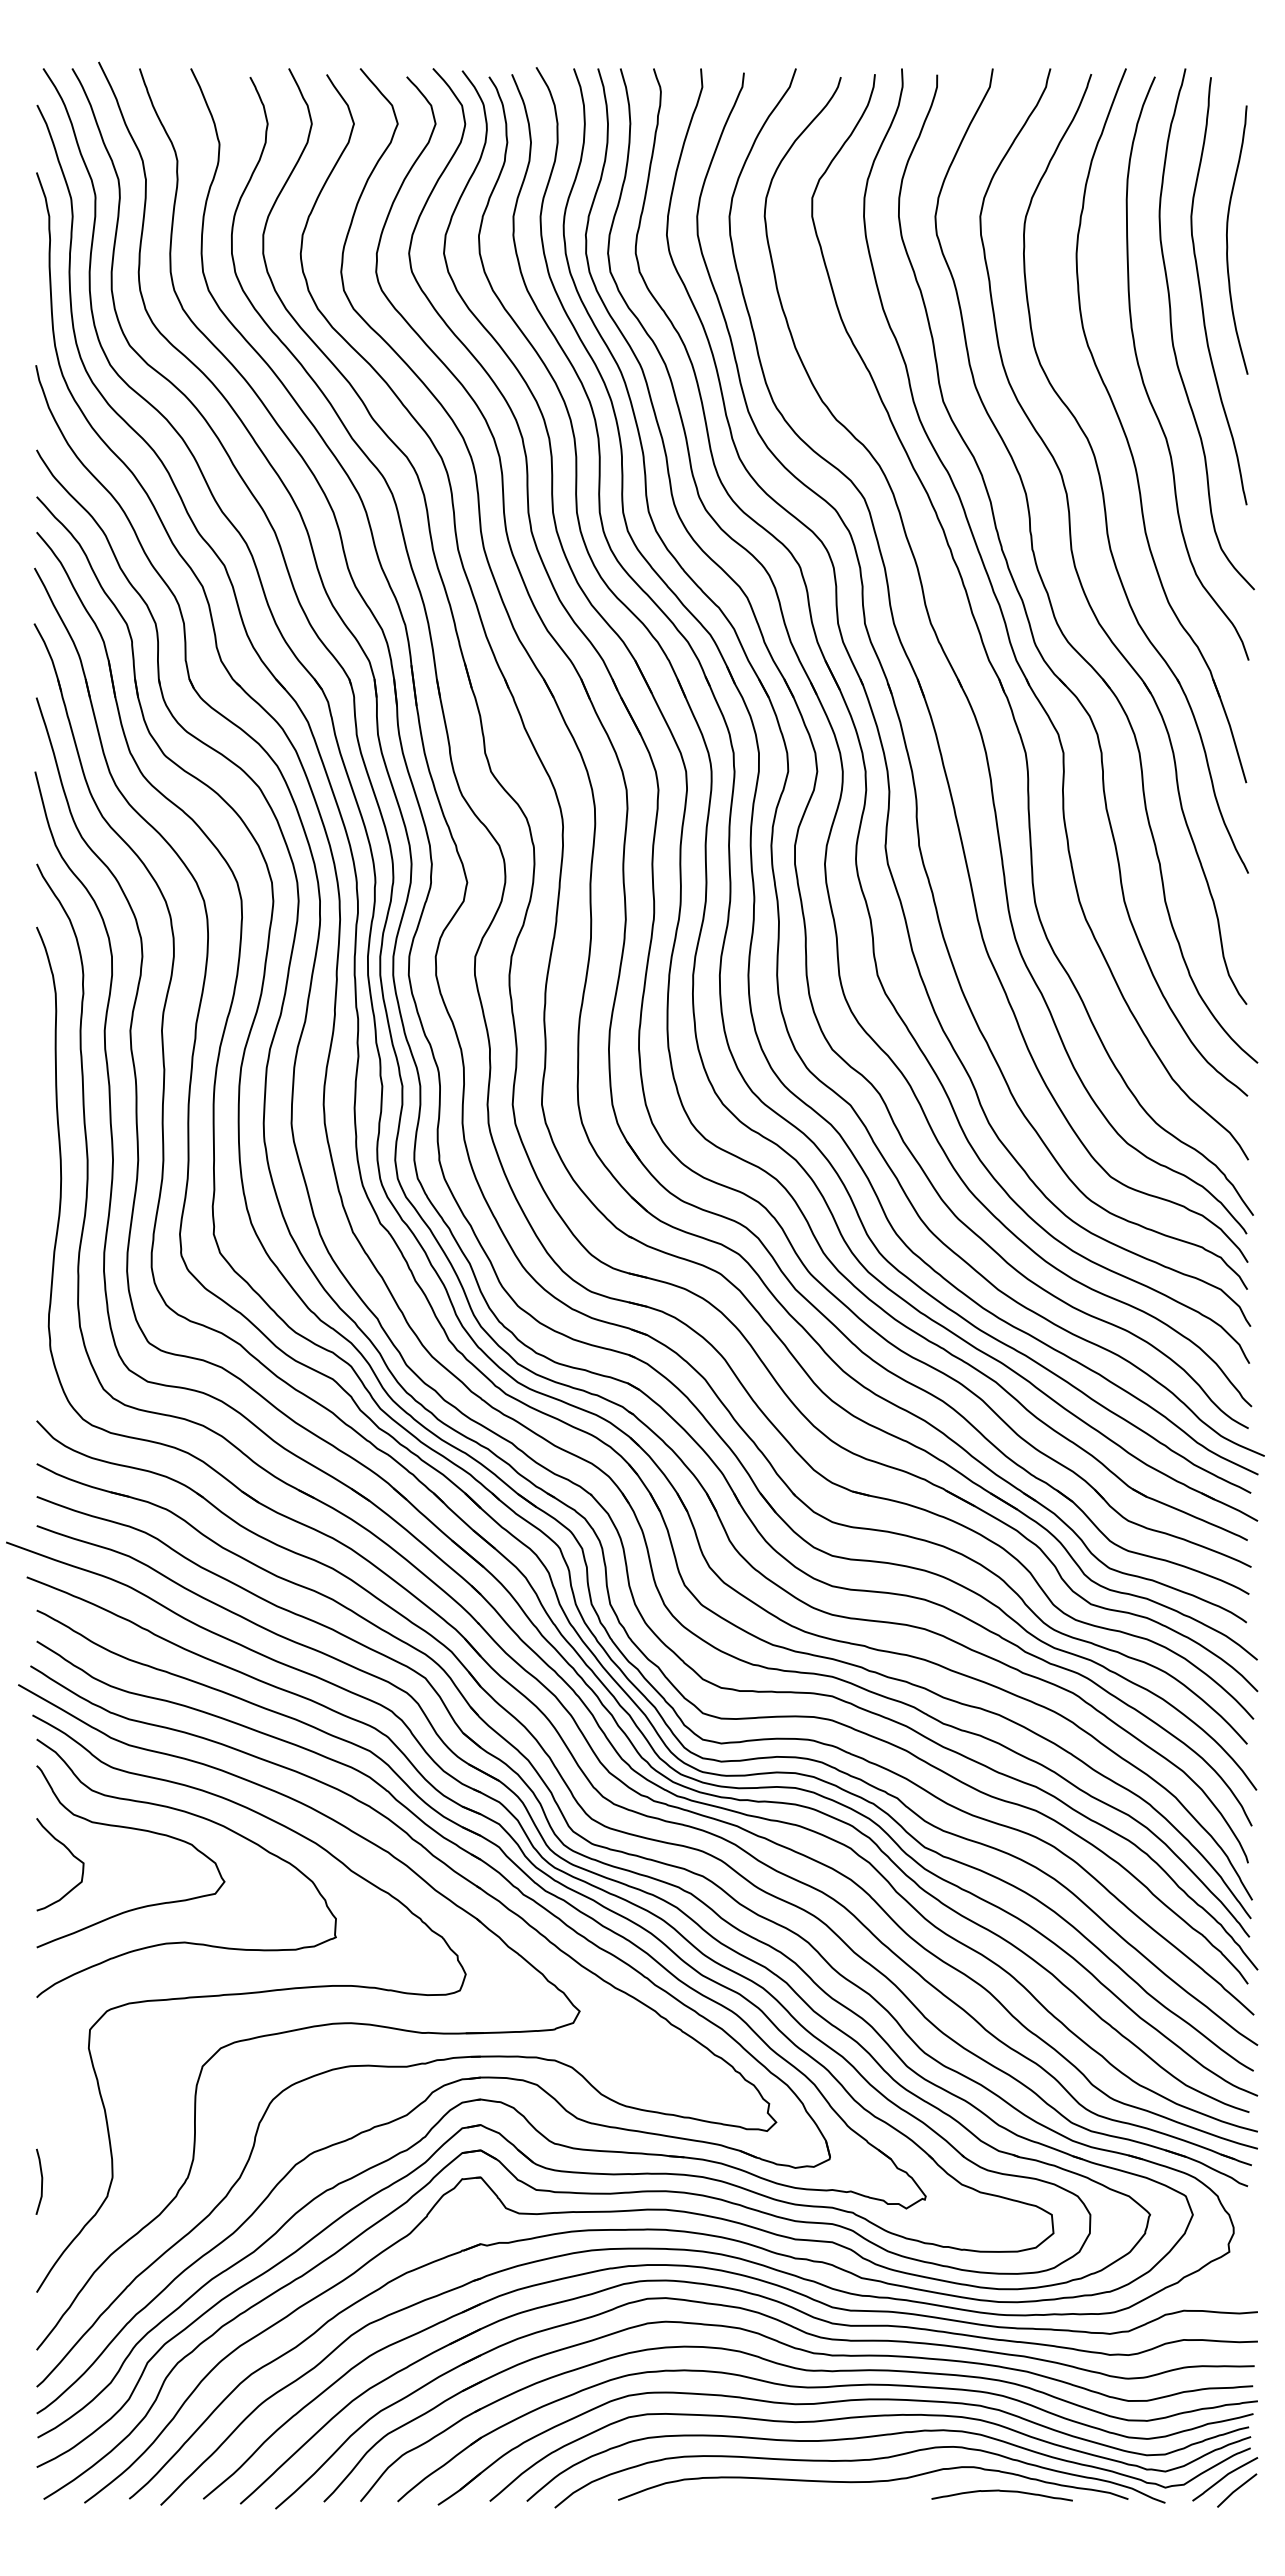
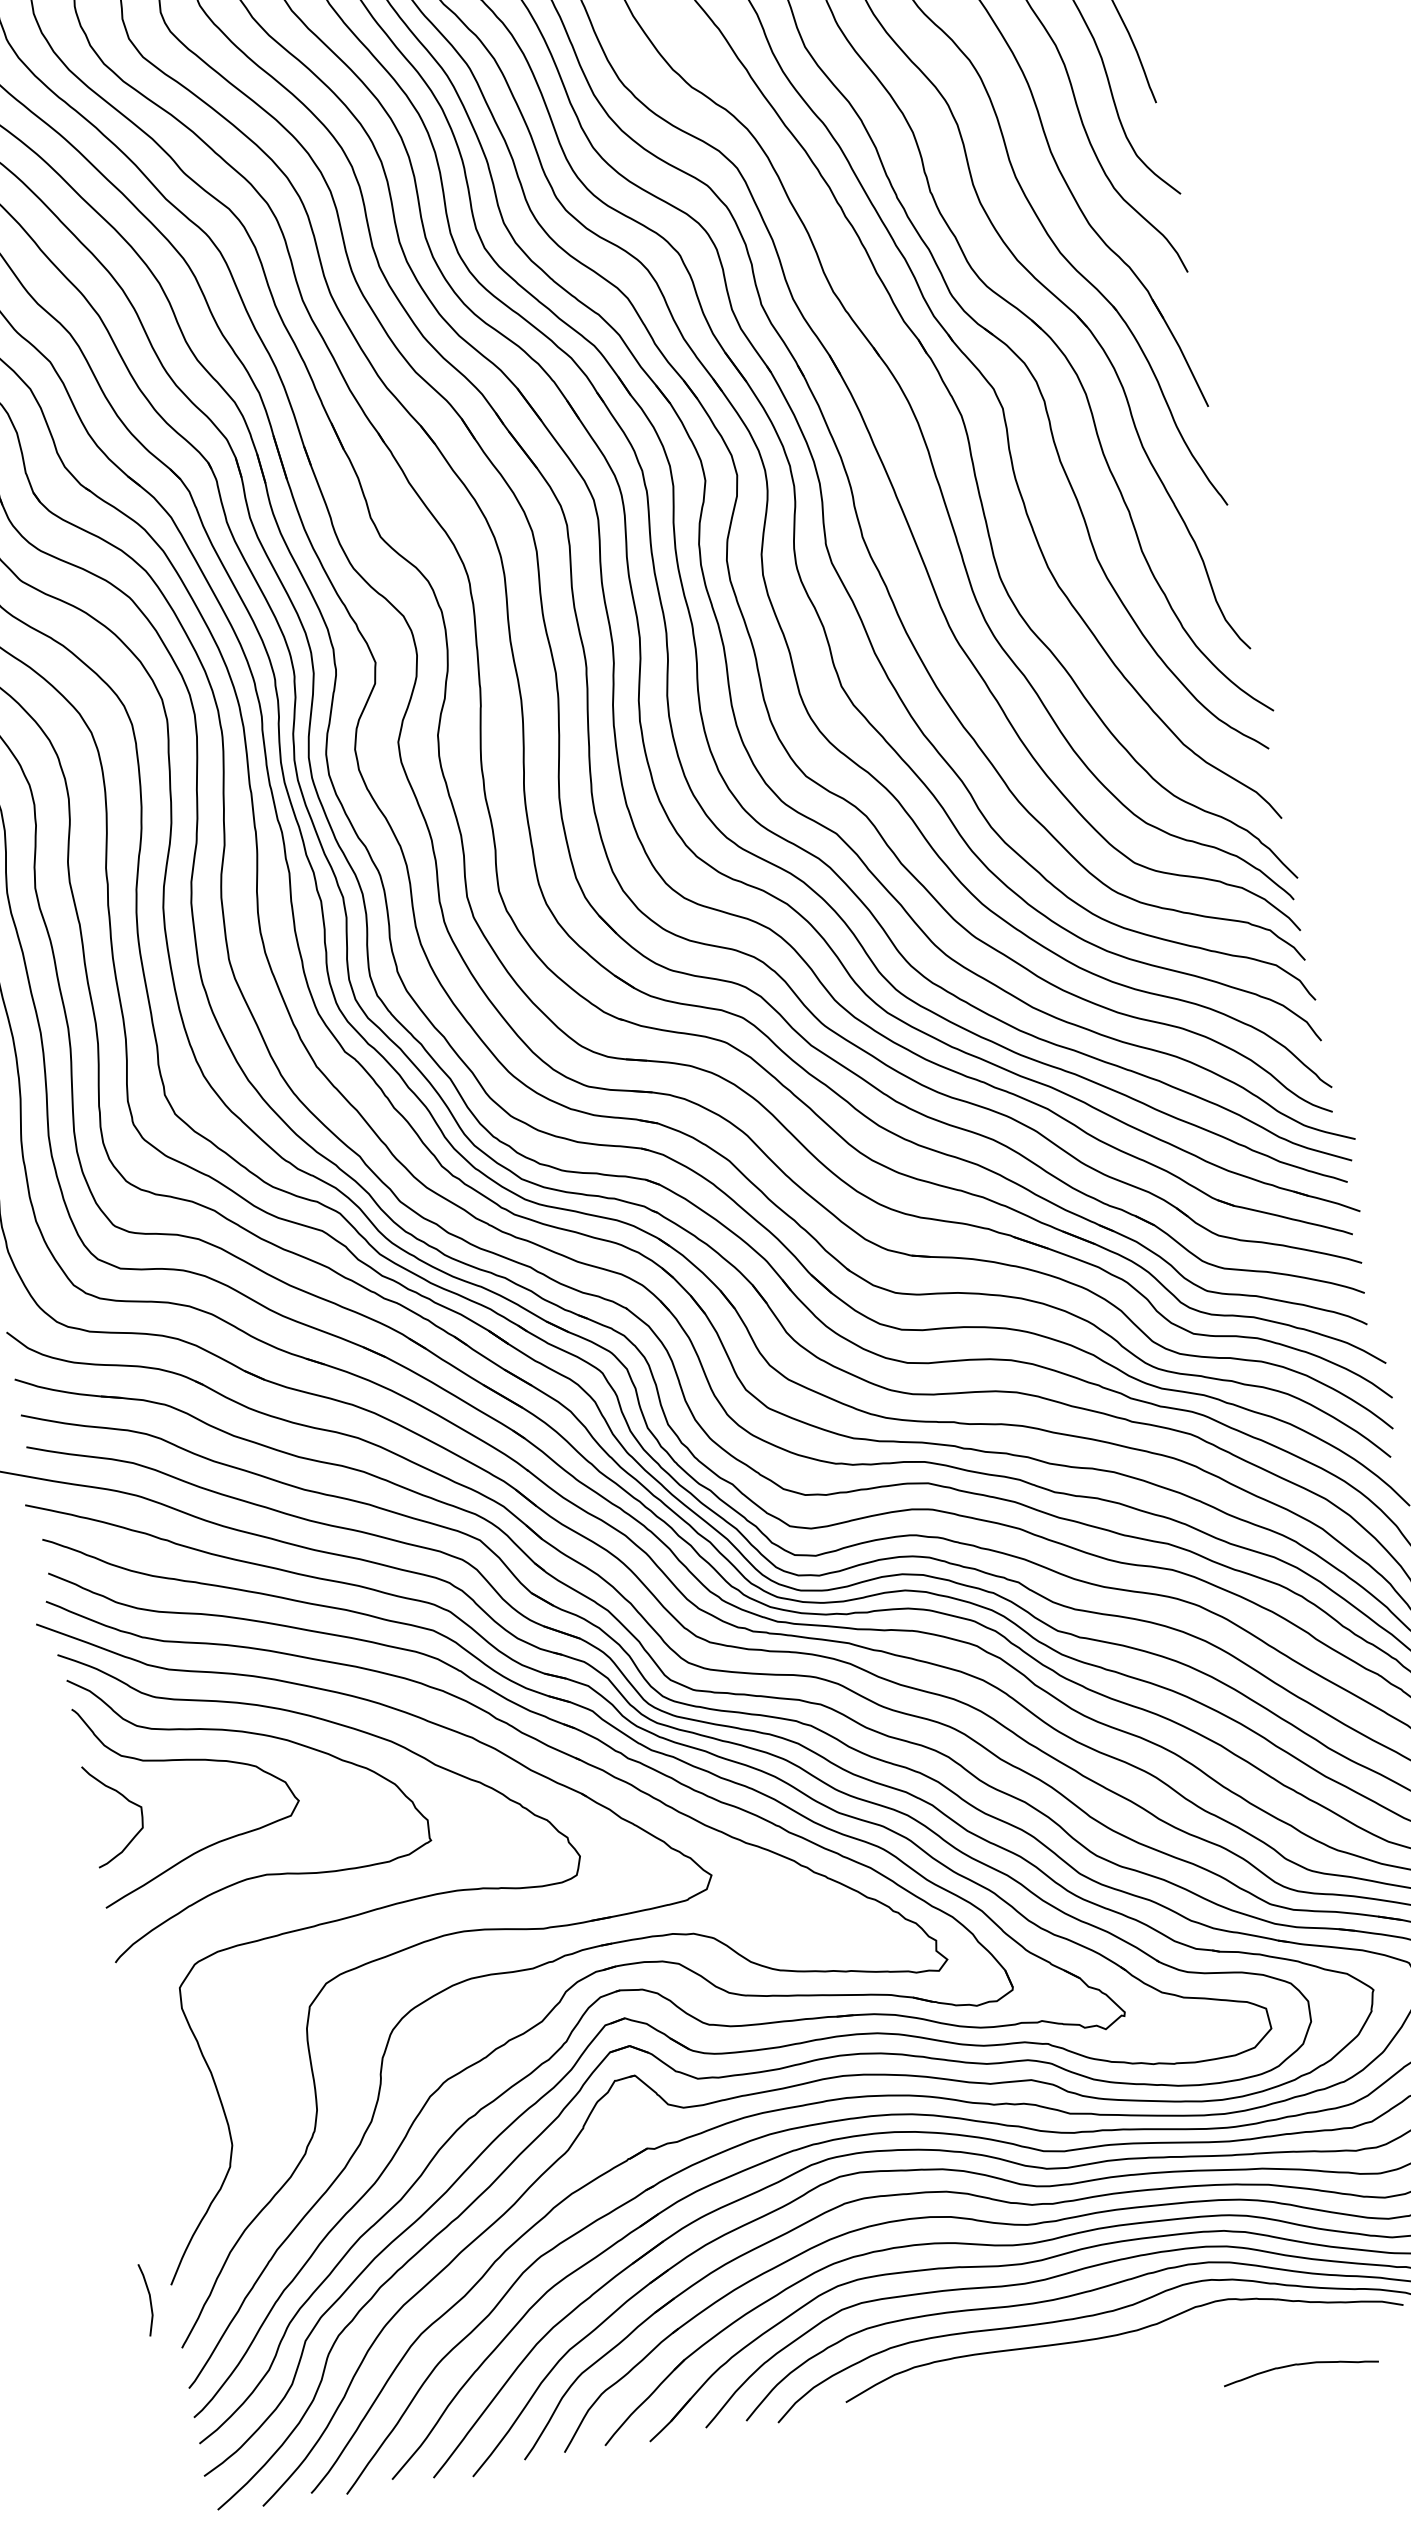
line: (41, 2181) -> (149, 2299), moved
curve: (1001, 2491) -> (1299, 2365), moved

